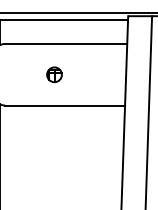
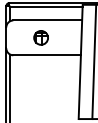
part: (53, 74) -> (40, 37), size x1.67

